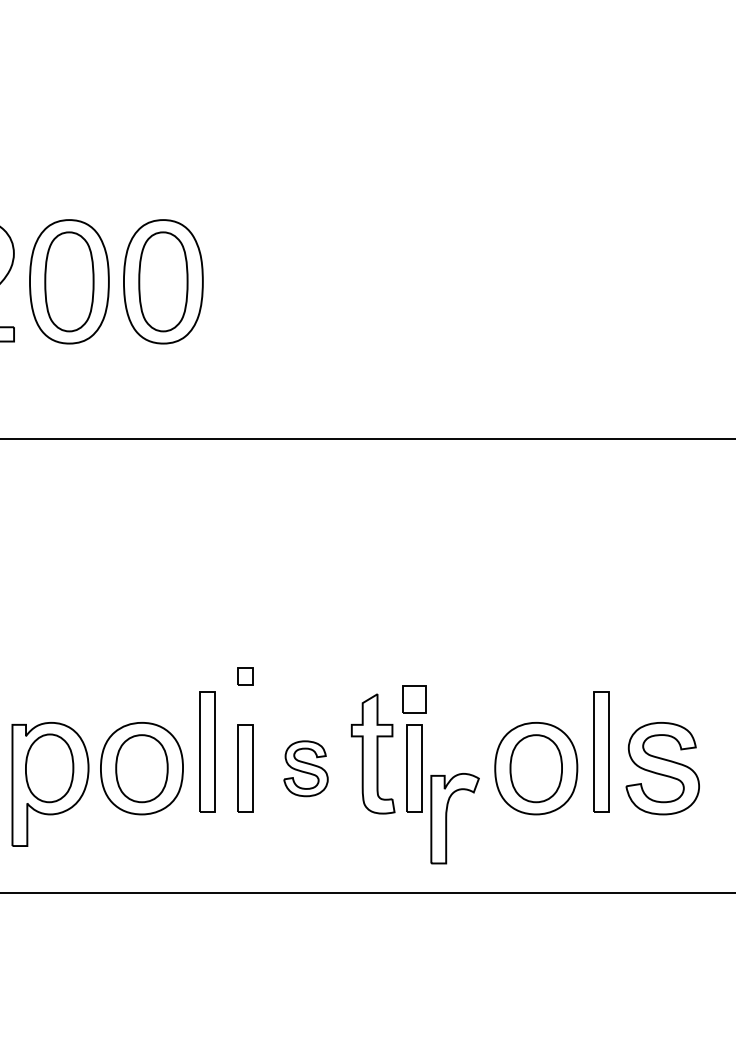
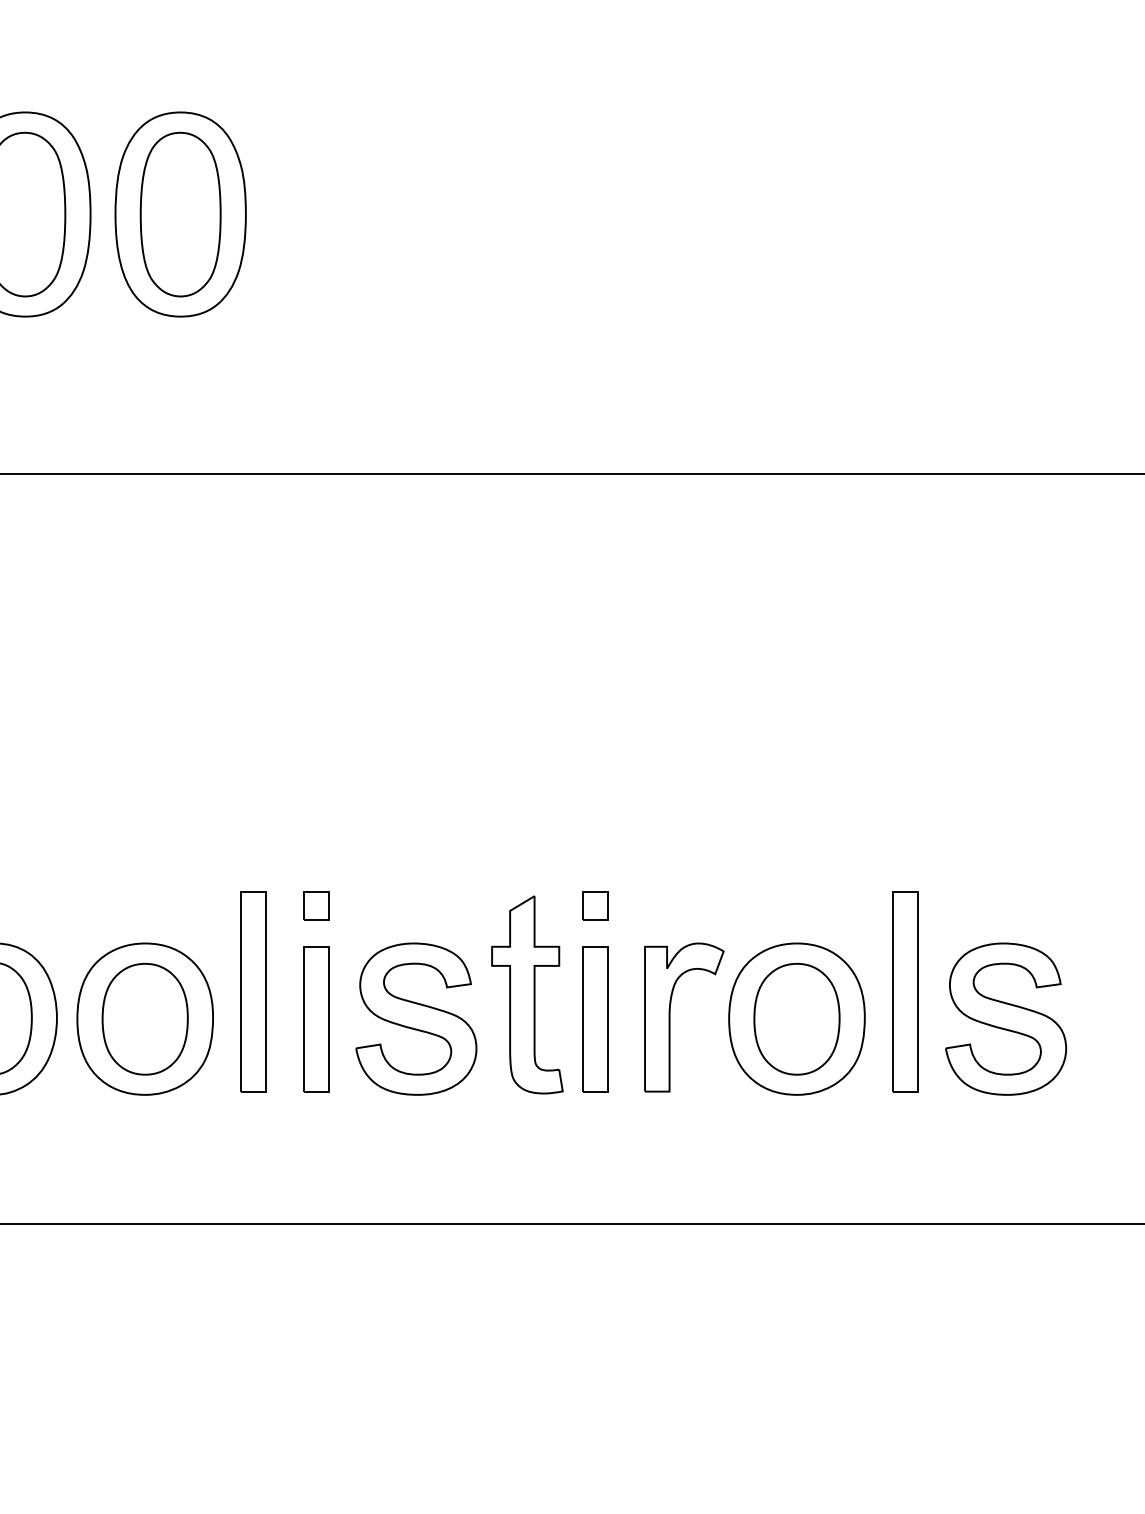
part: (245, 676) -> (316, 906), moved
part: (414, 700) -> (595, 906), size x0.62
part: (305, 768) -> (415, 1018), size x1.67
part: (447, 818) -> (671, 1017), moved

